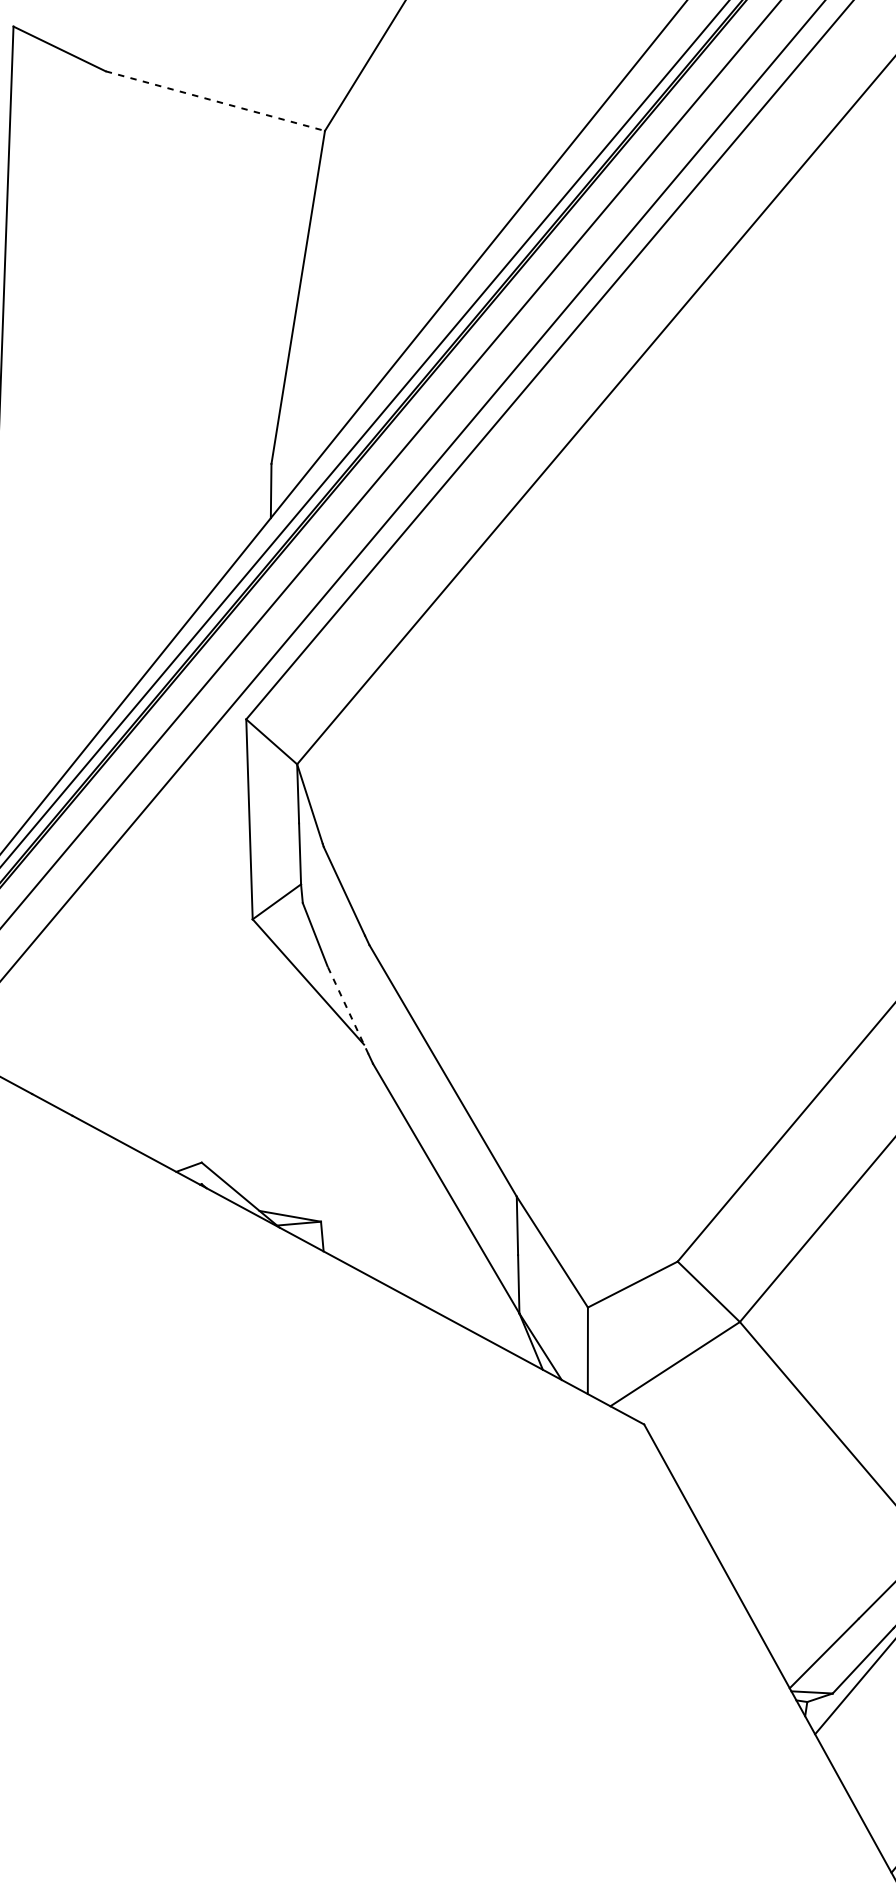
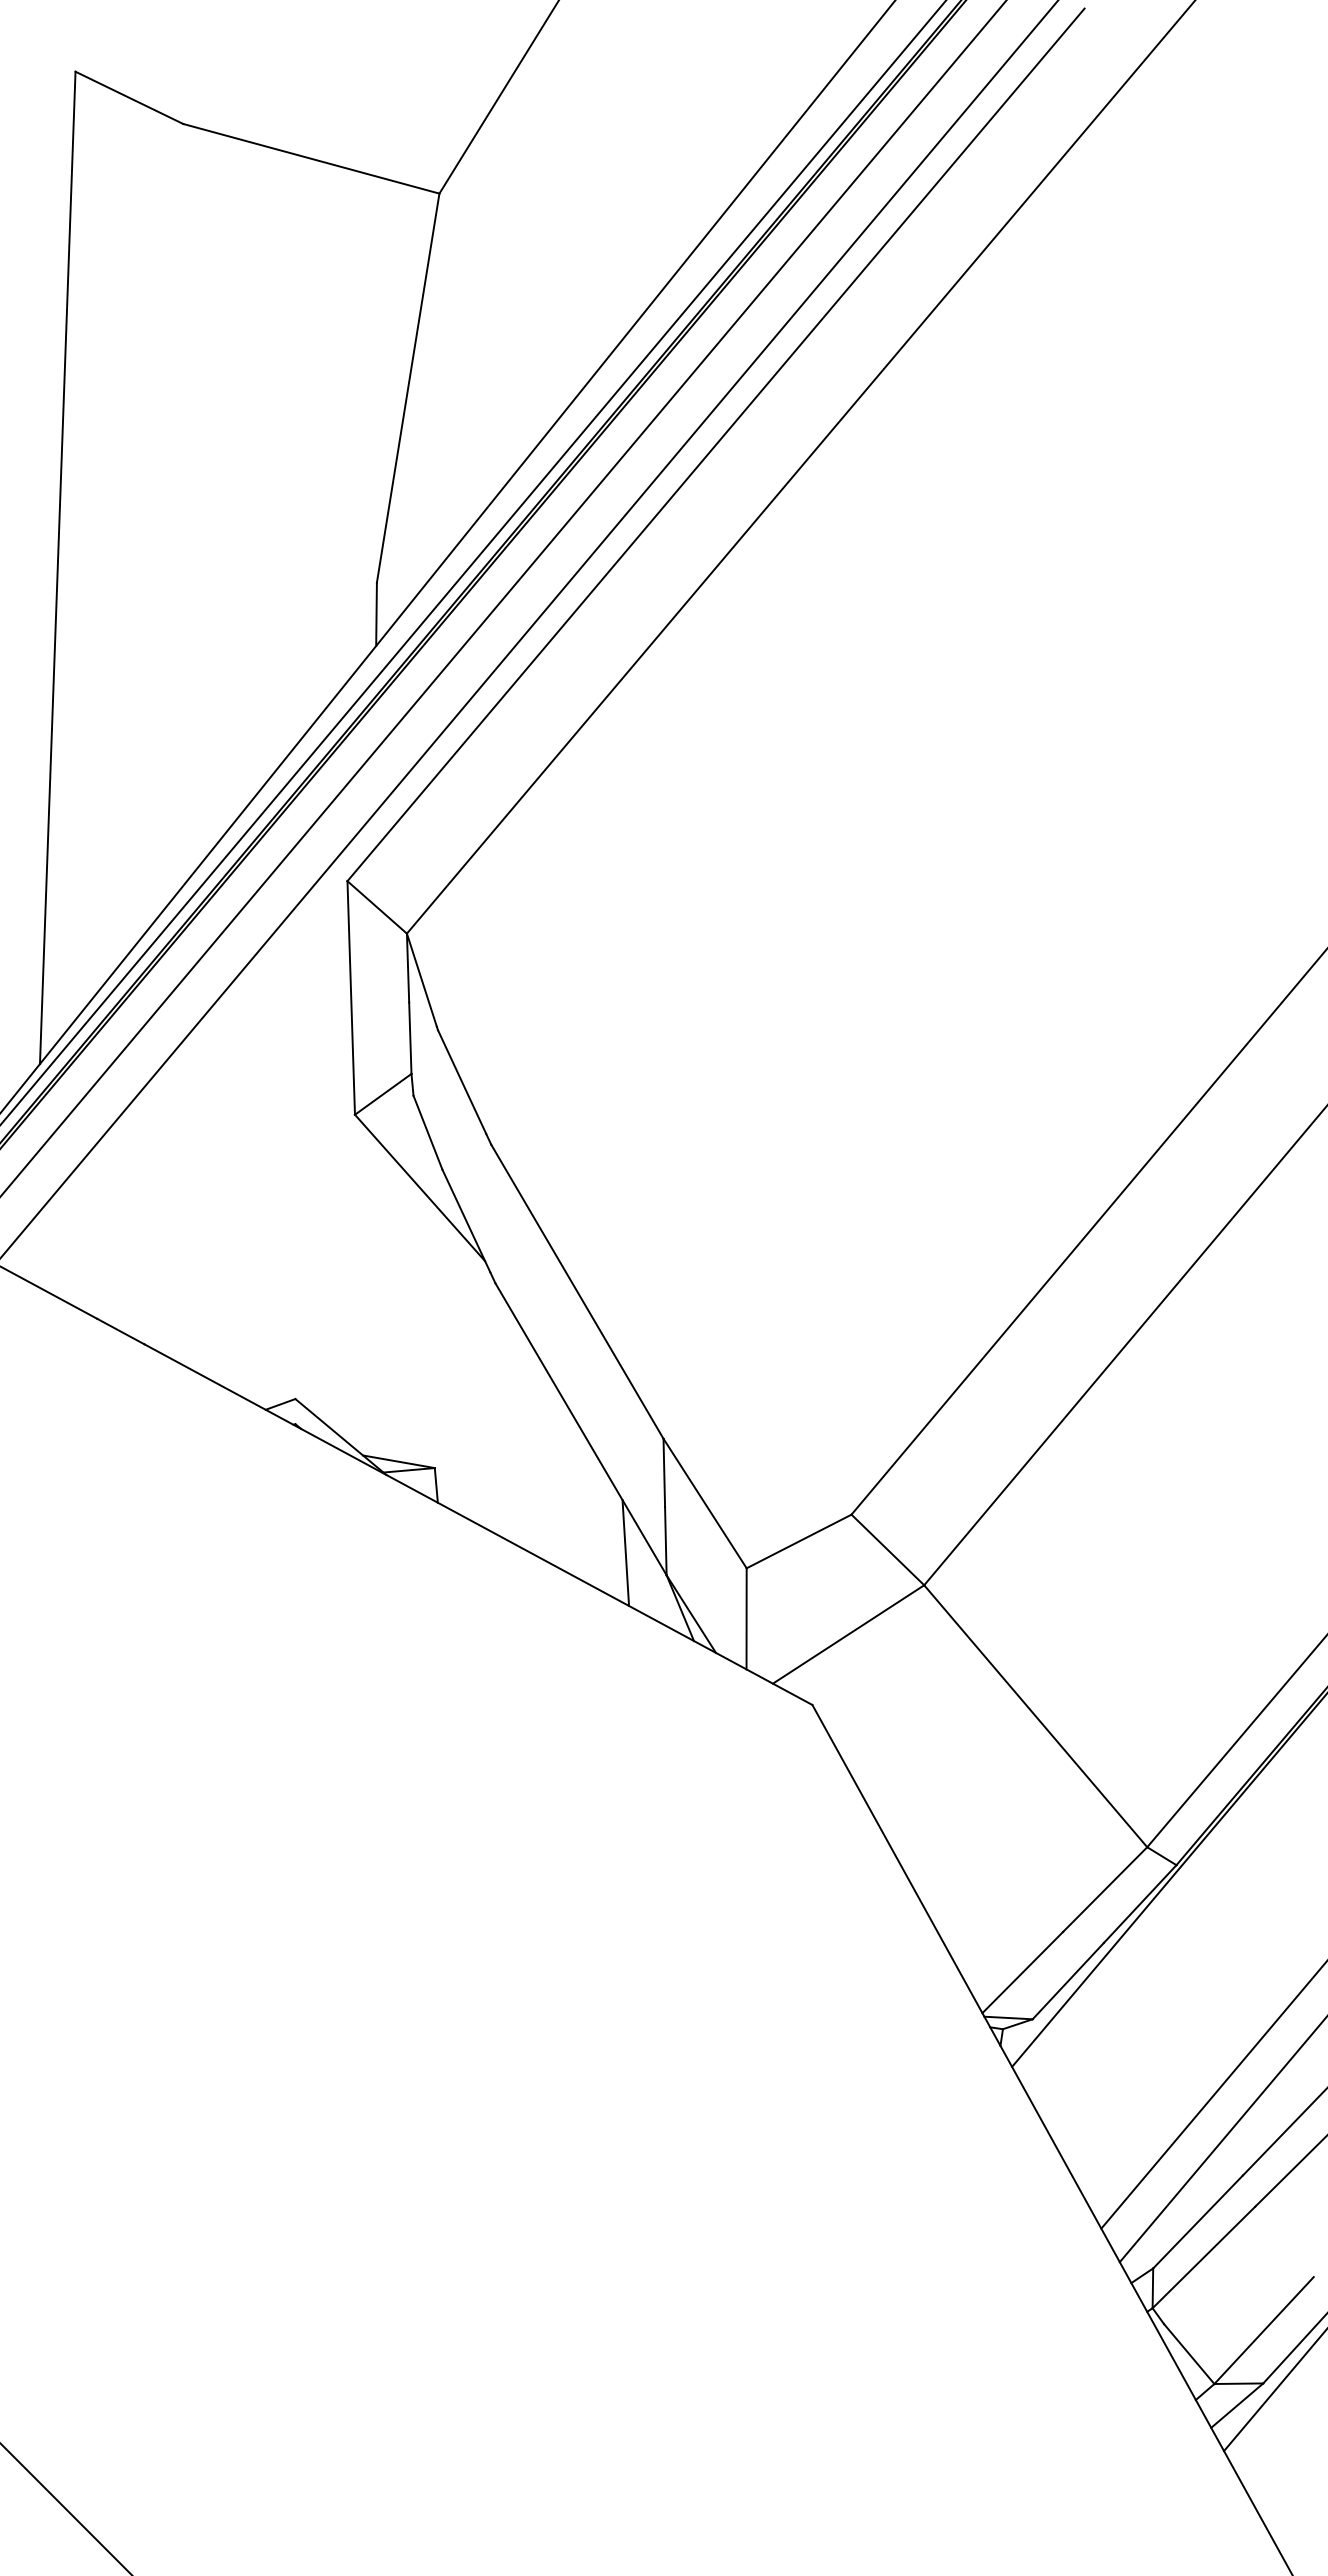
line: (215, 100) -> (311, 158), dashed -> solid
line: (348, 1009) -> (466, 1220), dashed -> solid
line: (484, 1293) -> (625, 1552), added

